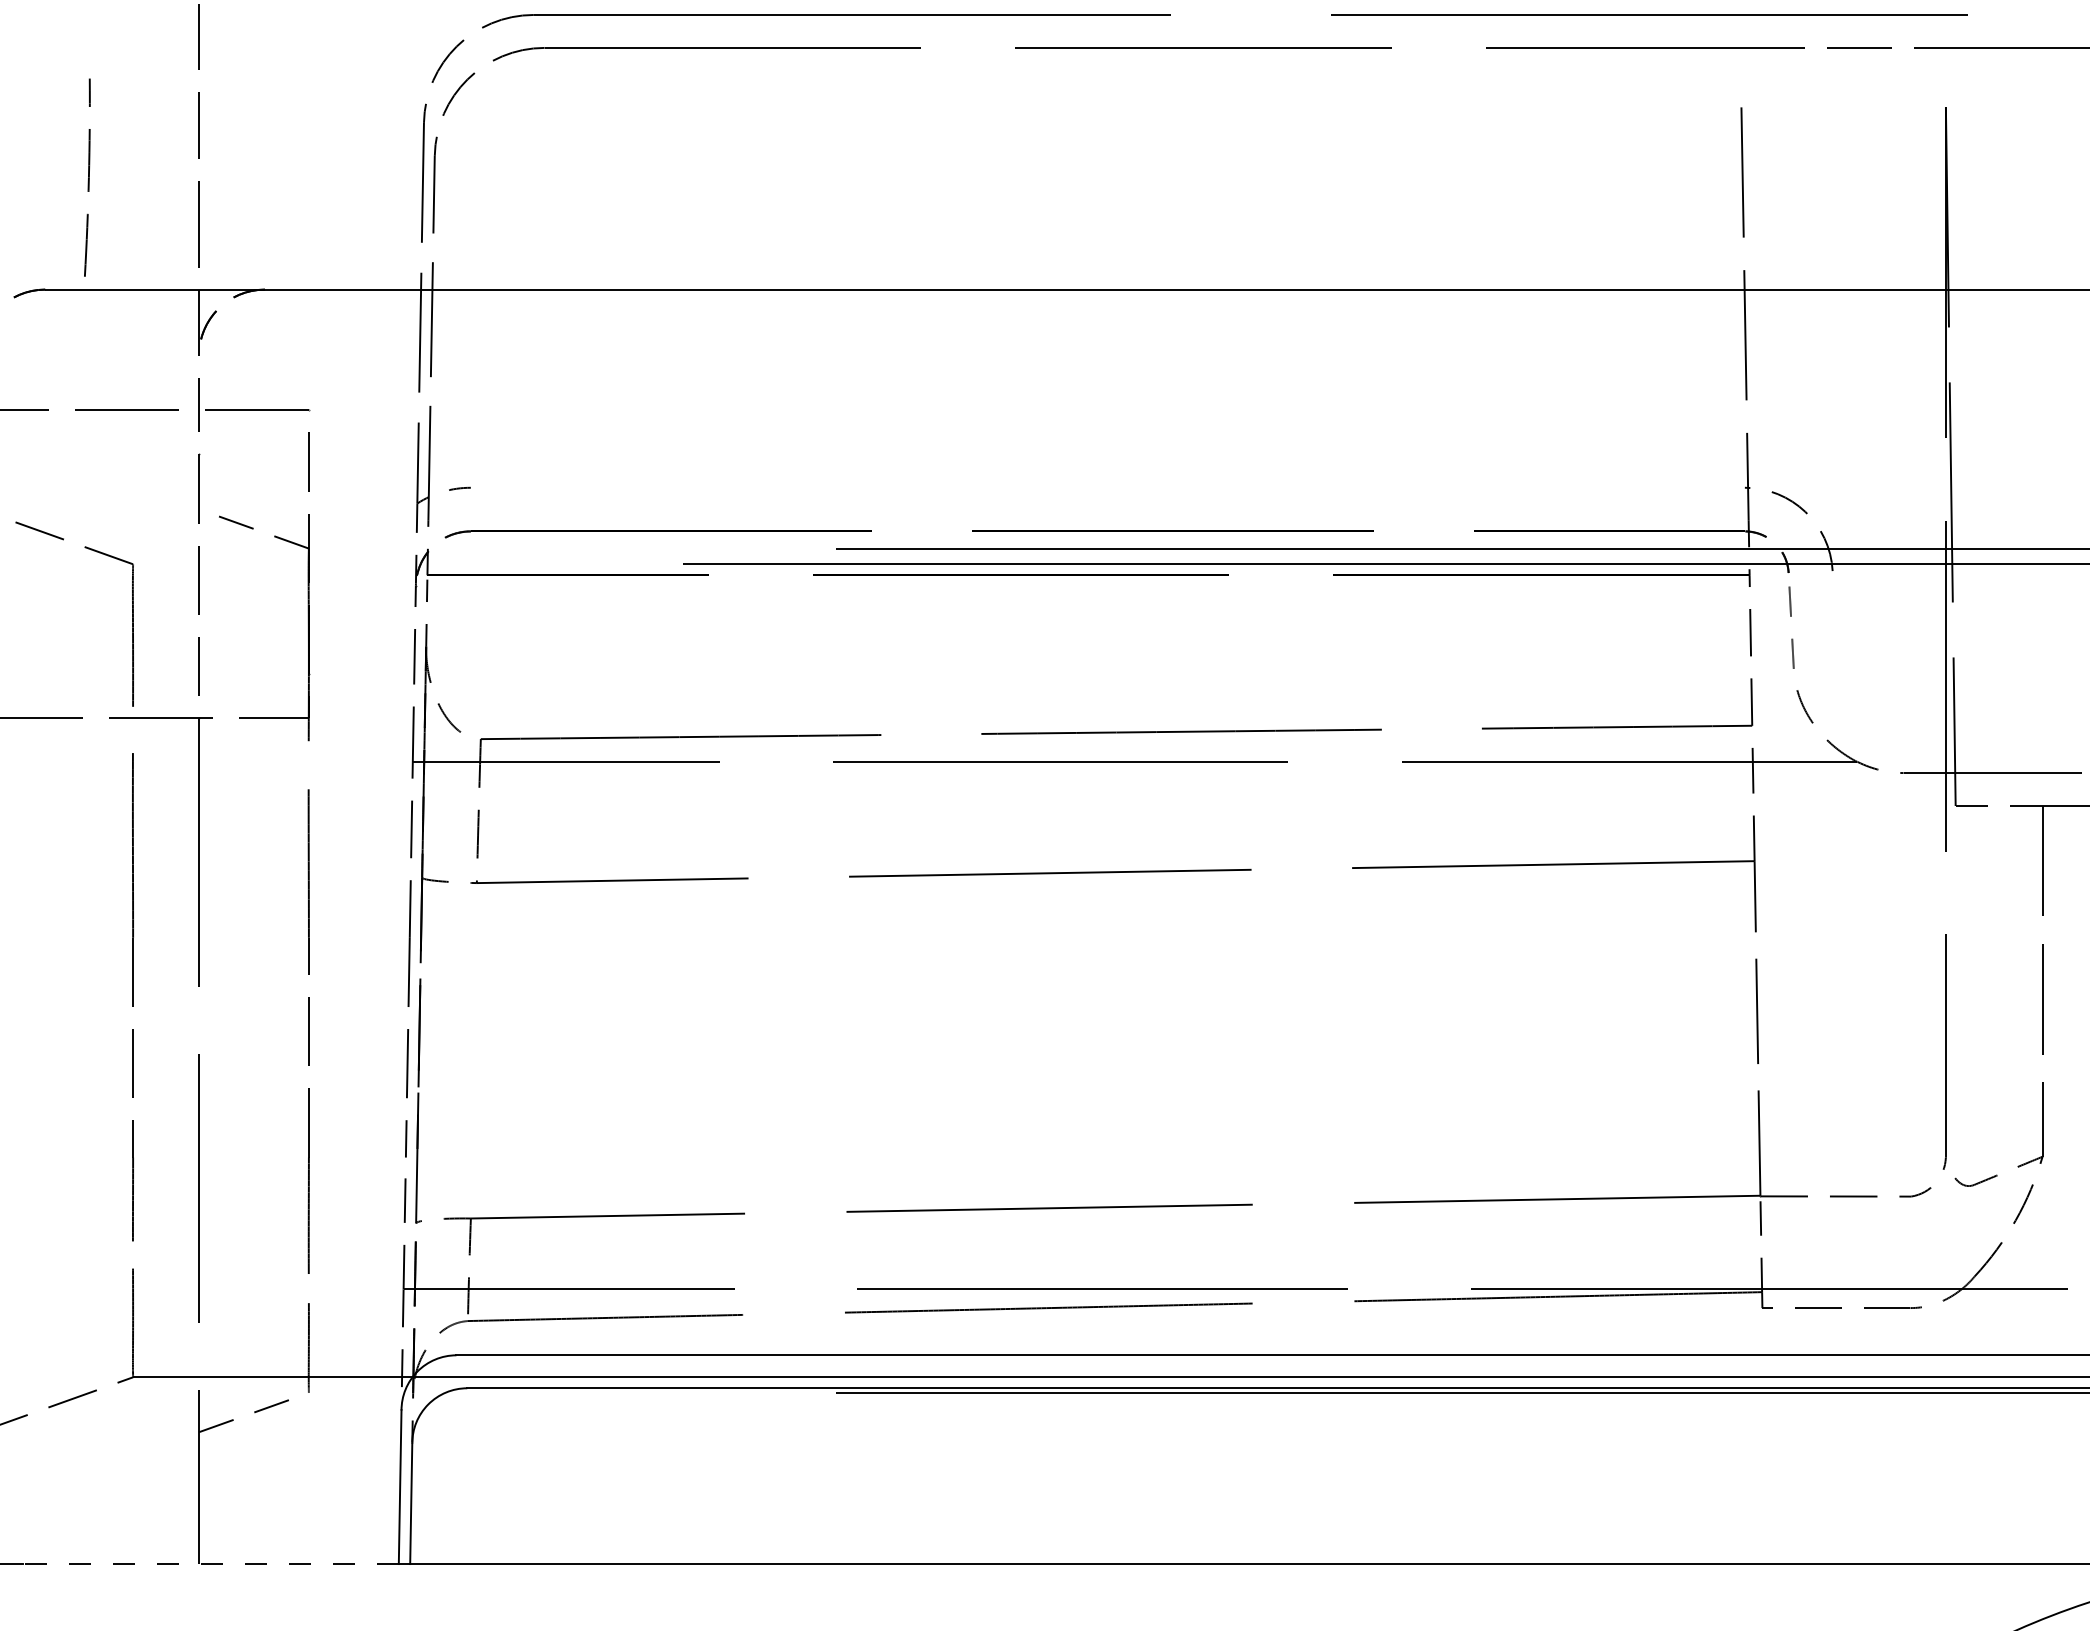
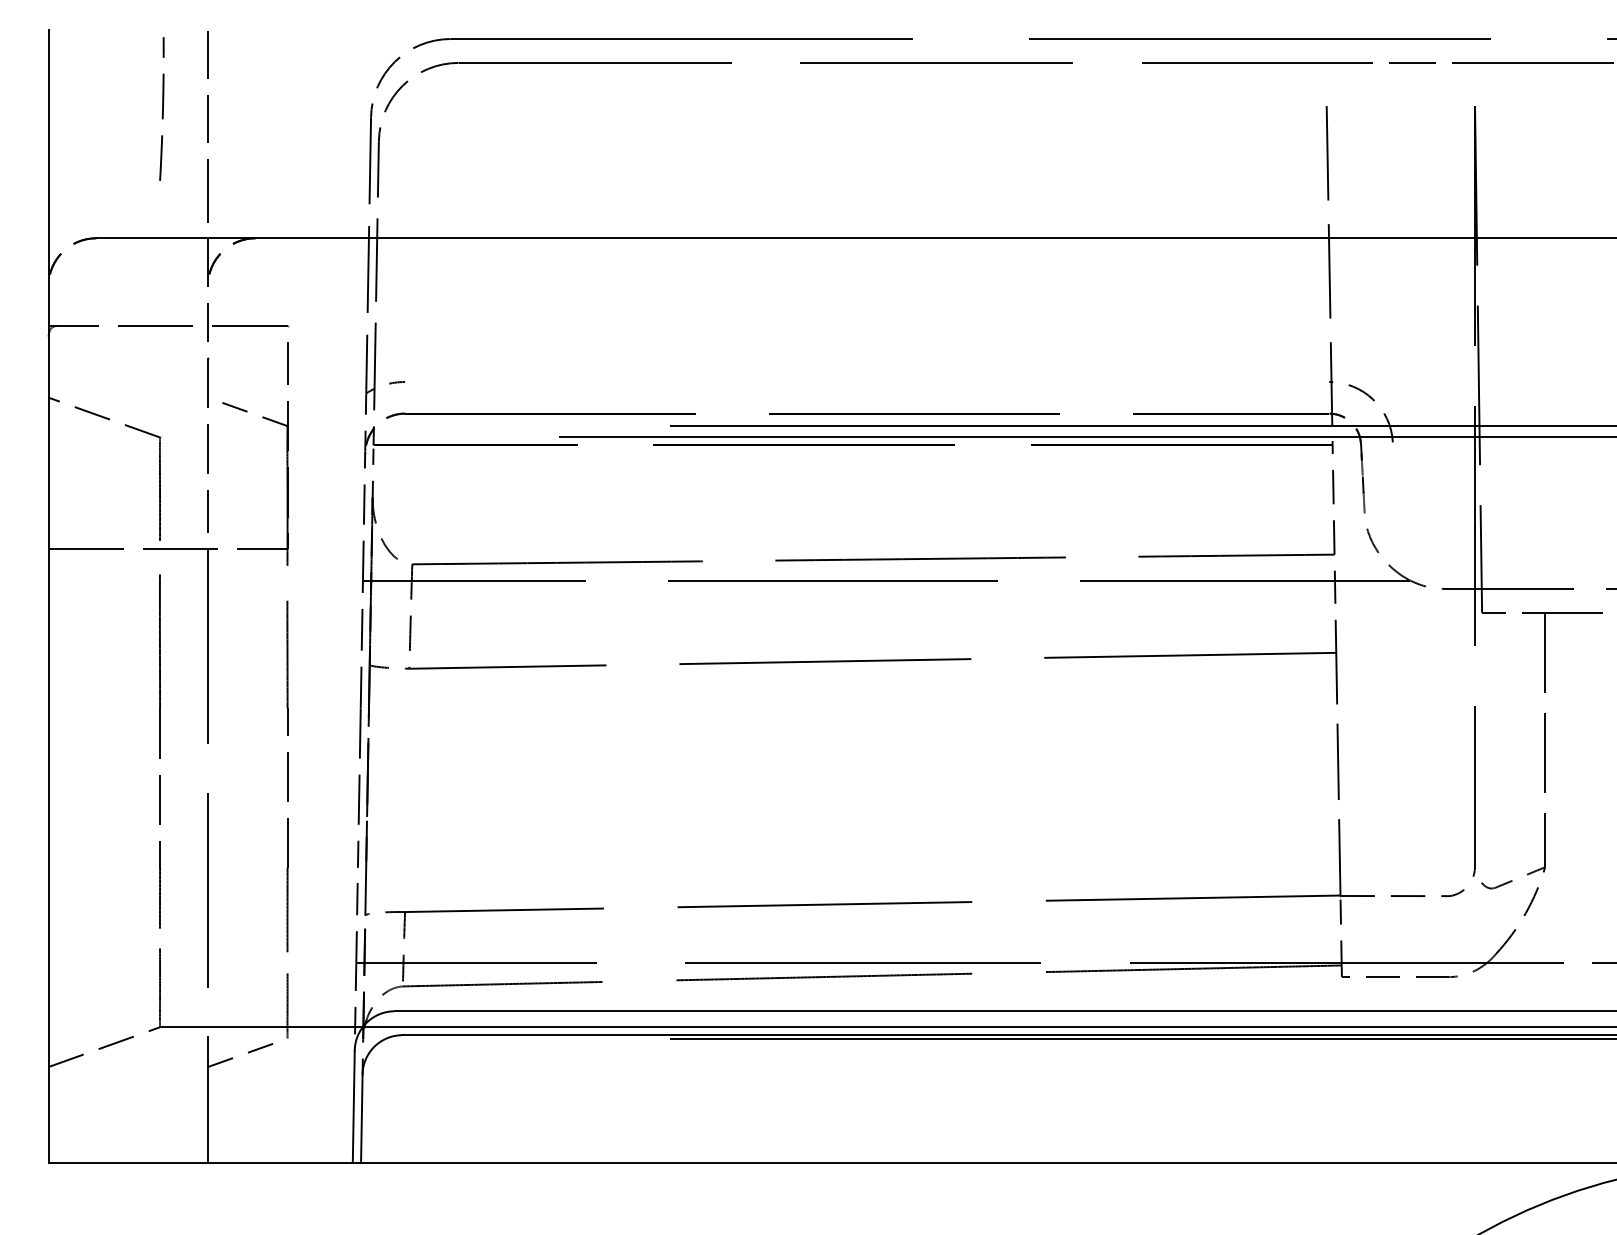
curve: (88, 176) -> (162, 108), moved
line: (1790, 609) -> (1362, 470), added
line: (210, 1563) -> (216, 1162), dashed -> solid

